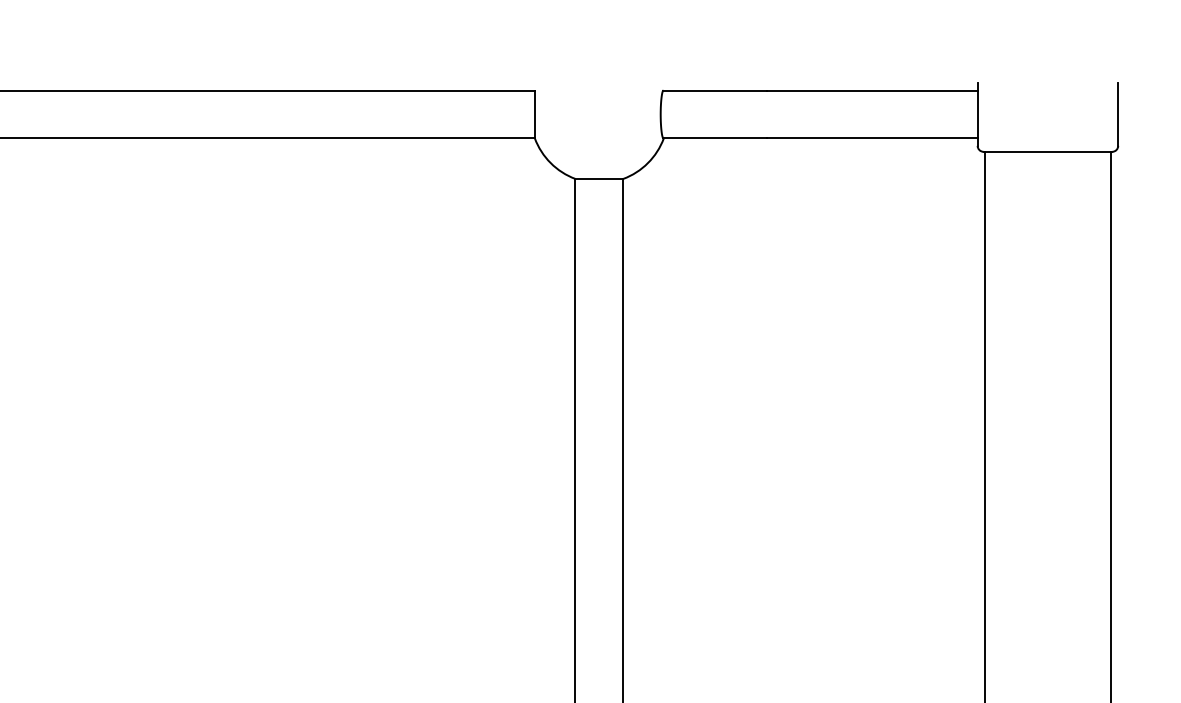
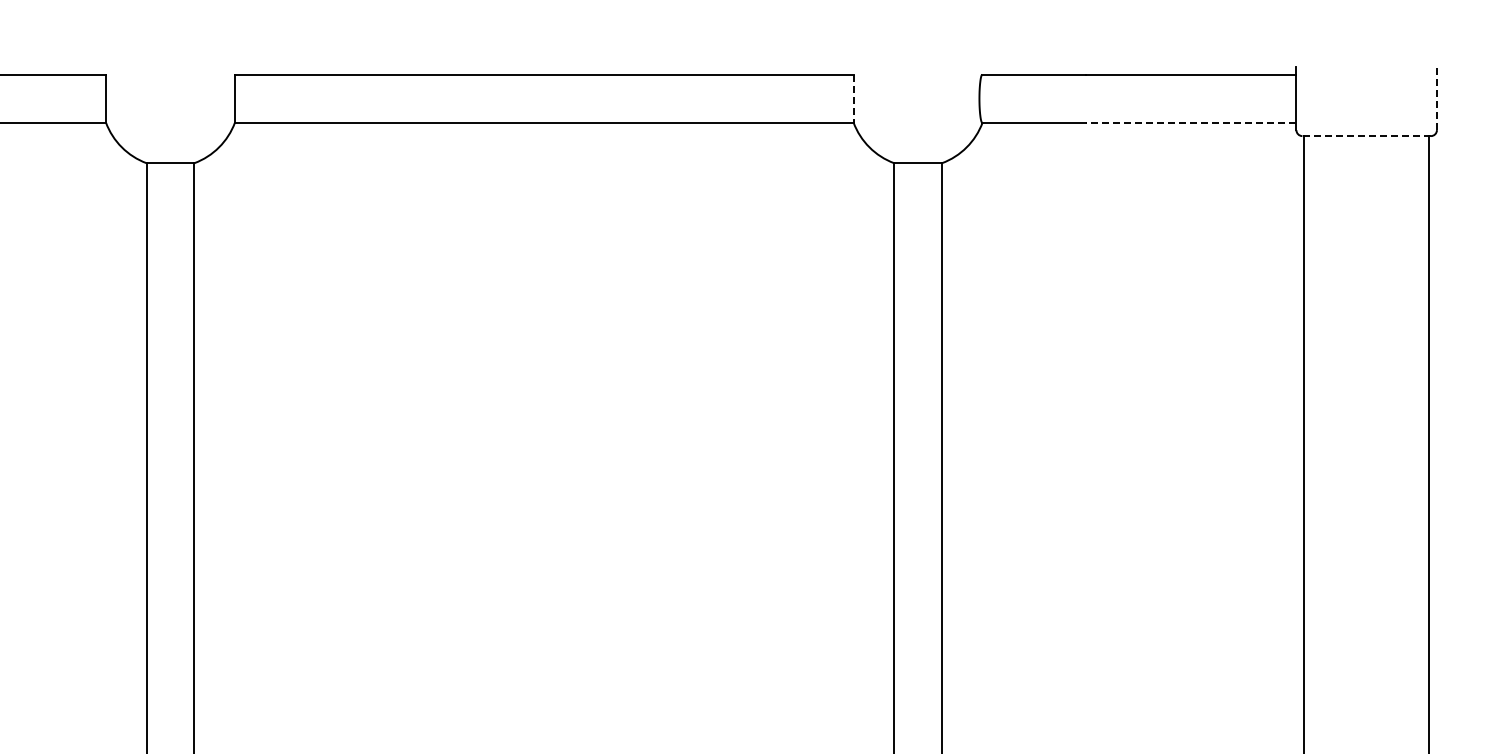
line: (534, 114) -> (853, 98), solid -> dashed
line: (1117, 114) -> (1436, 98), solid -> dashed
line: (871, 138) -> (1190, 122), solid -> dashed
line: (1047, 152) -> (1366, 136), solid -> dashed

